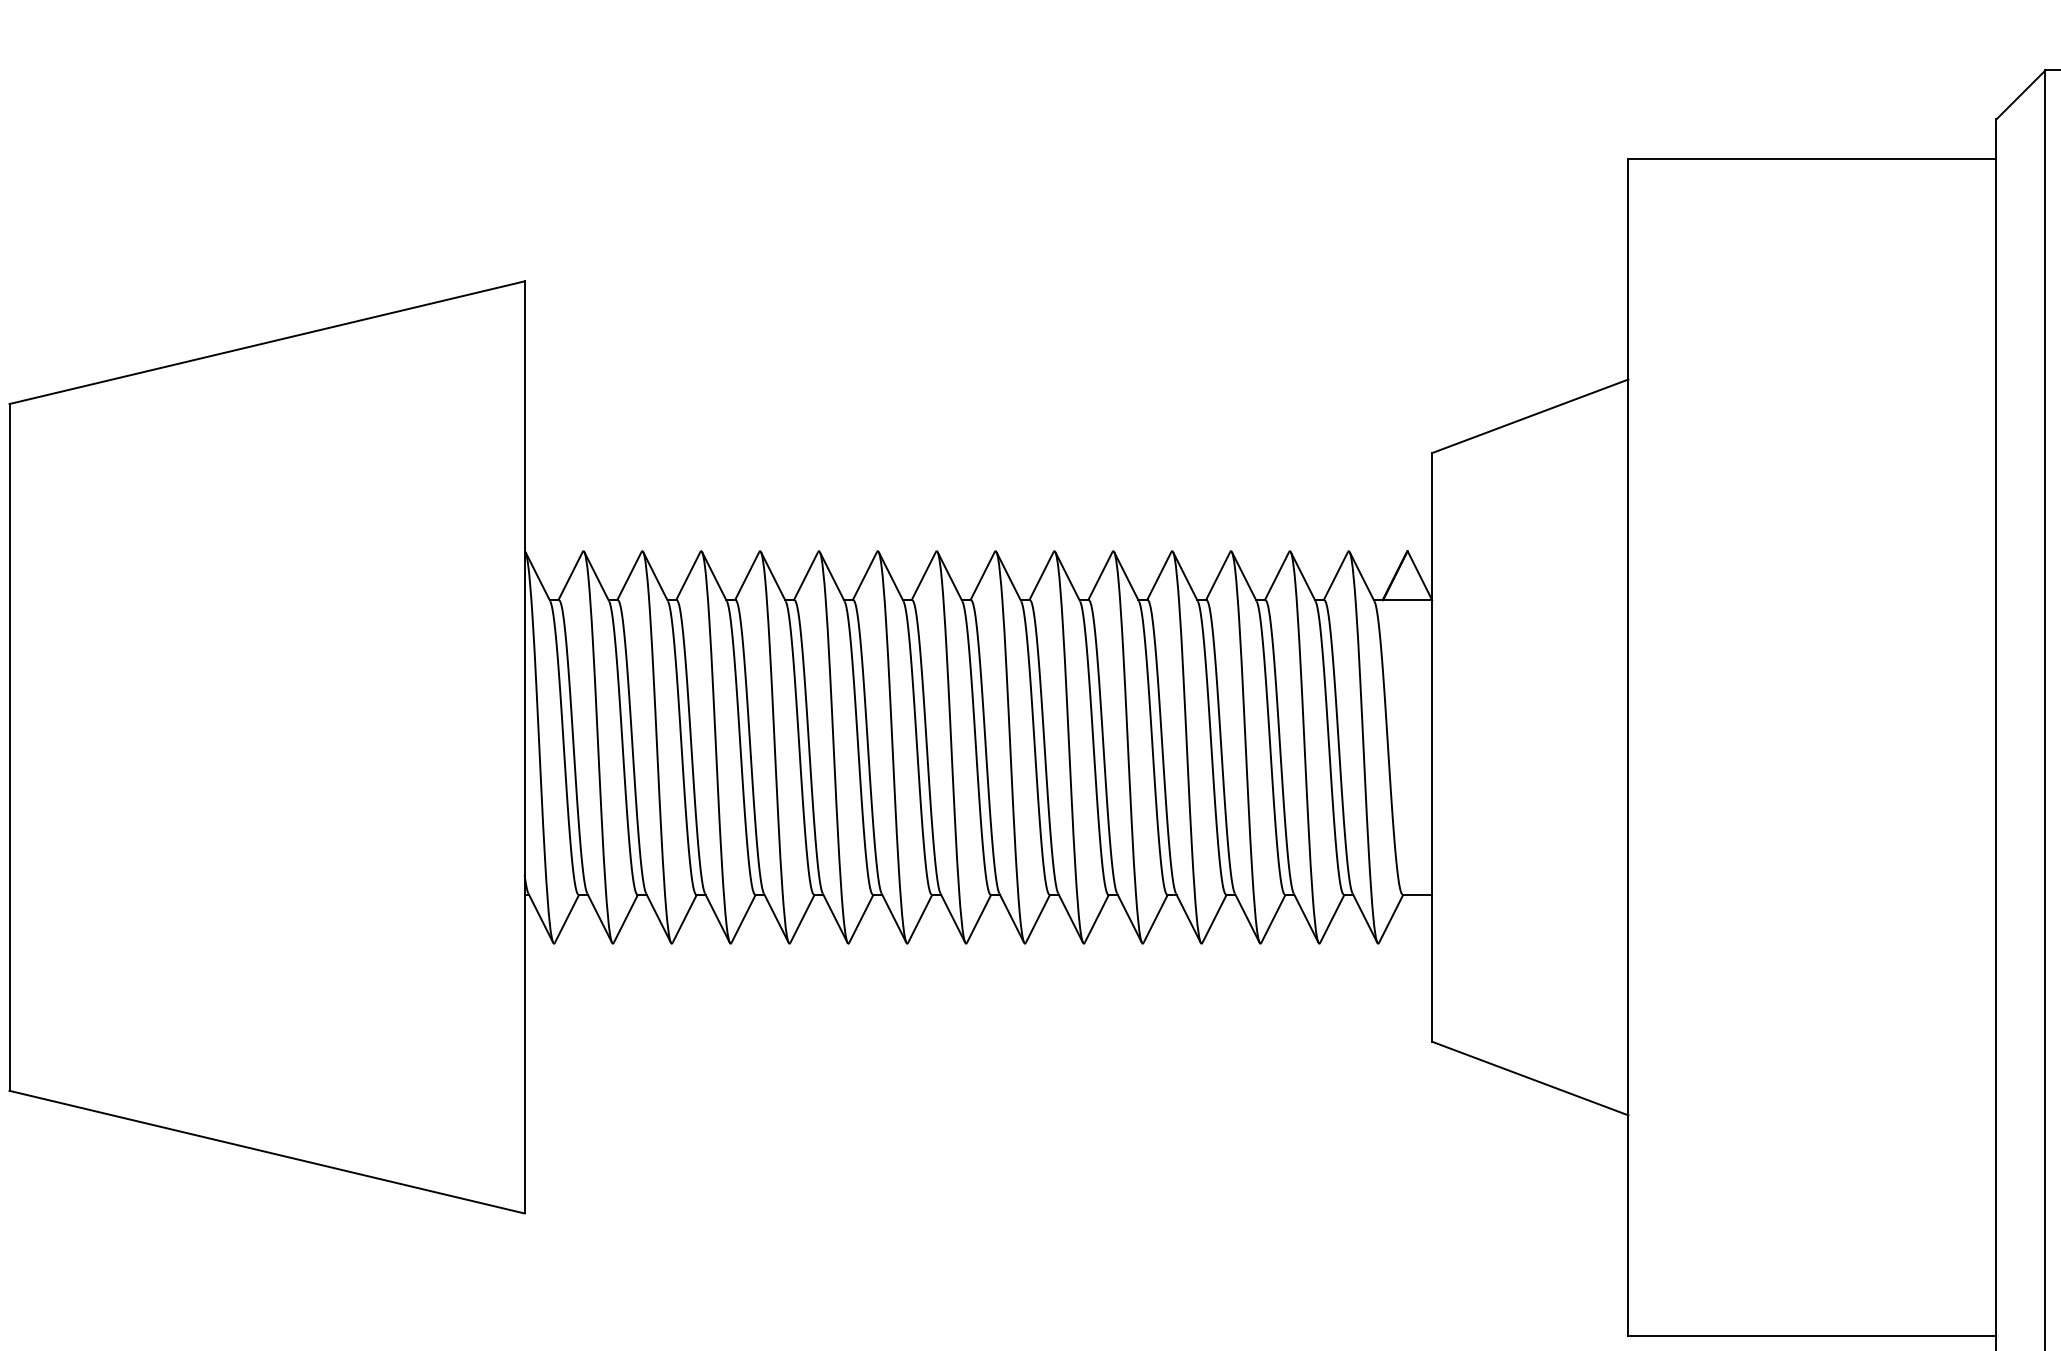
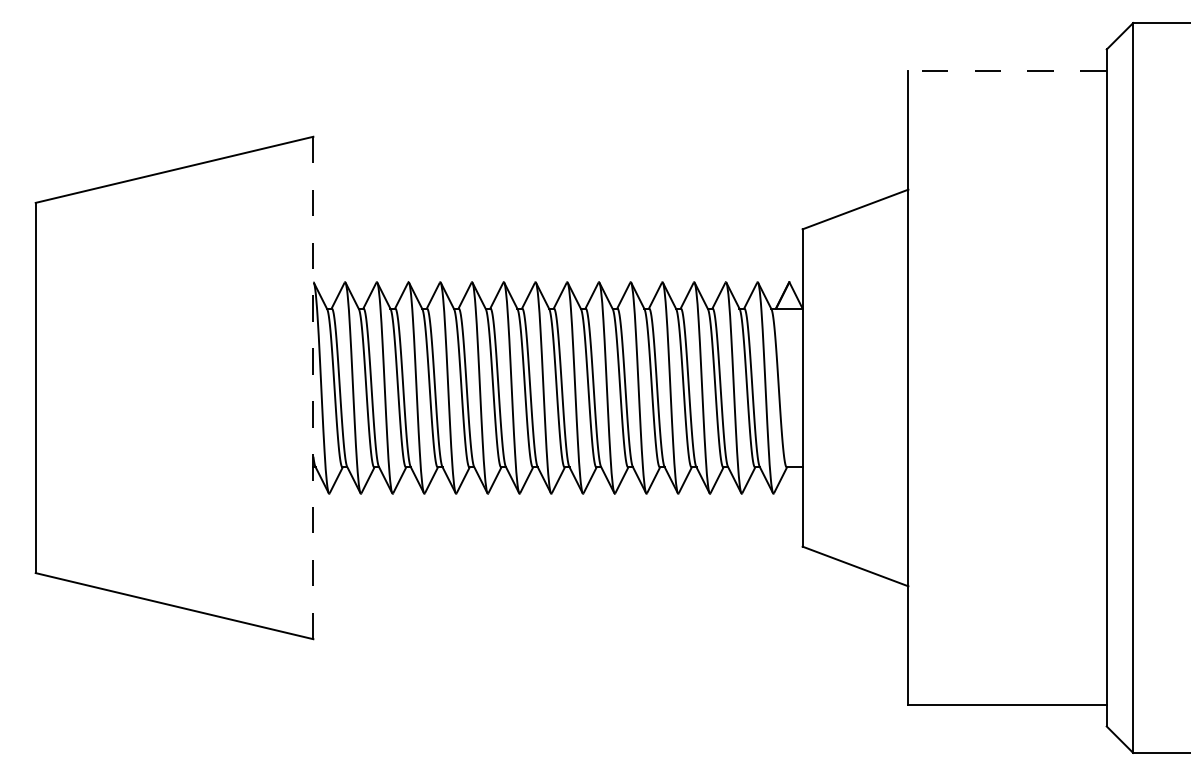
line: (1812, 158) -> (1007, 70), solid -> dashed
line: (524, 746) -> (313, 387), solid -> dashed

